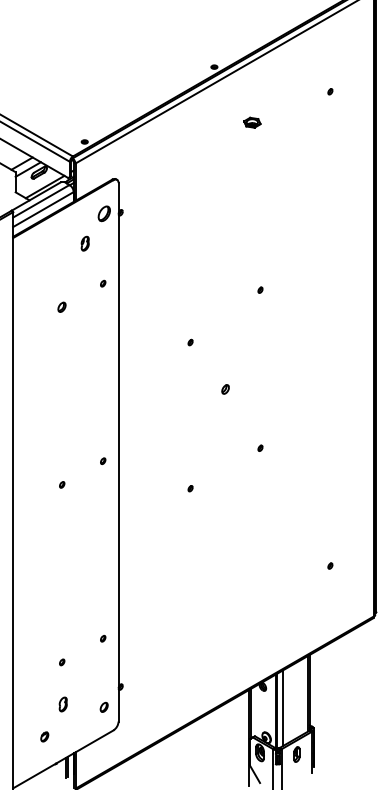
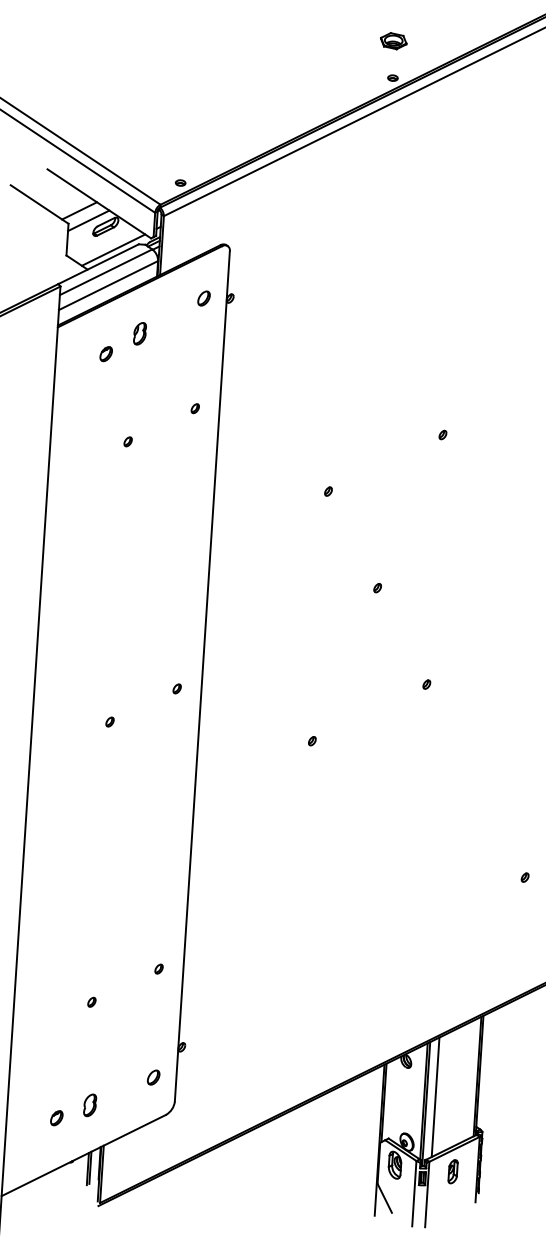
part: (252, 122) -> (393, 40), moved
part: (103, 213) -> (202, 297), size x0.62
part: (84, 243) -> (138, 333), moved
part: (44, 252) -> (105, 353), added
part: (62, 307) -> (128, 442), size x0.62
part: (190, 342) -> (328, 491), moved
part: (225, 389) -> (377, 588), size x0.62
part: (62, 704) -> (88, 1105), moved

